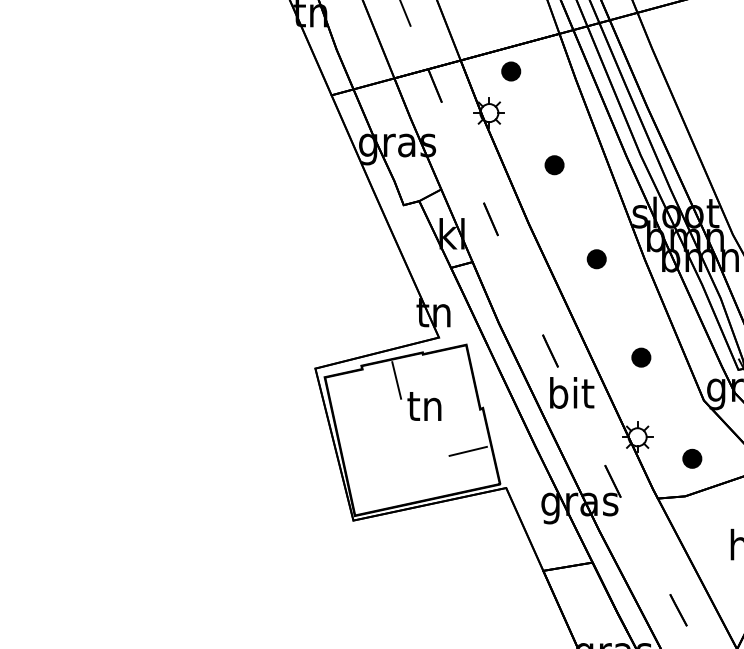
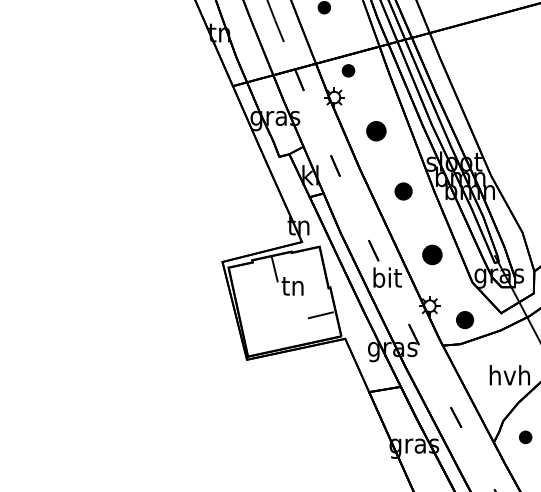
part: (554, 164) -> (376, 130), size x1.6
part: (596, 259) -> (403, 191), size x1.4
part: (640, 356) -> (431, 254), size x1.6
part: (691, 457) -> (464, 319), size x1.4

